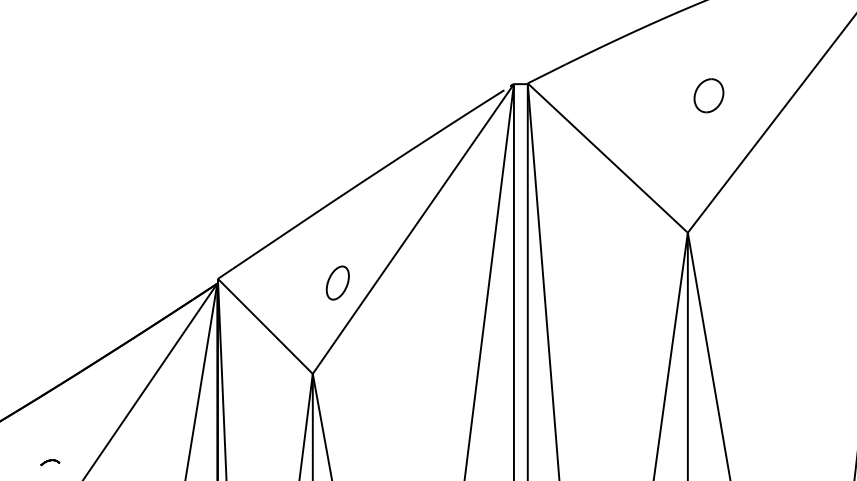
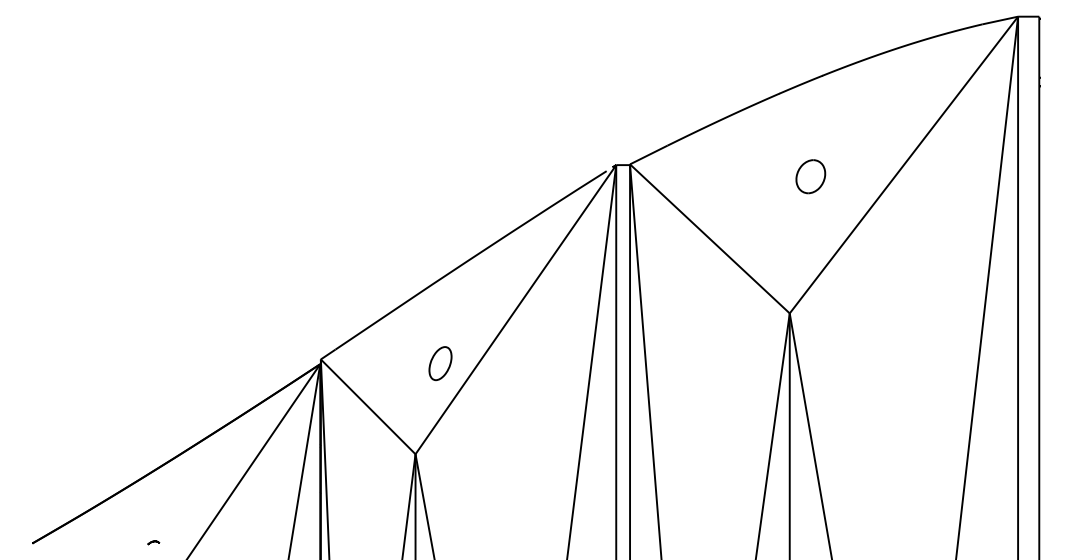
part: (50, 462) -> (153, 542), size x0.62

